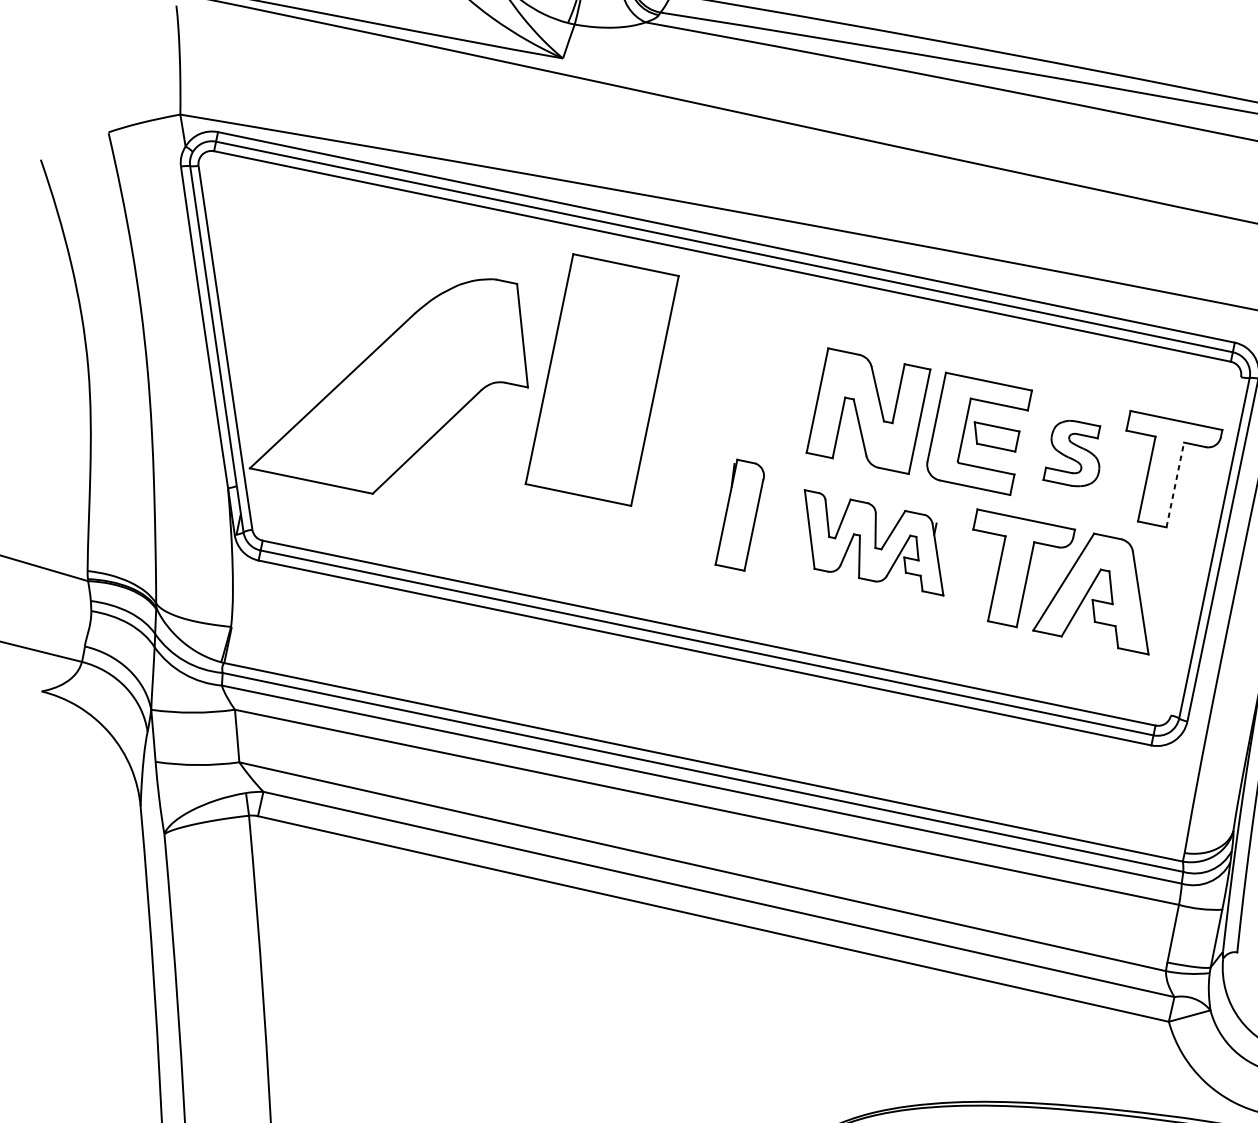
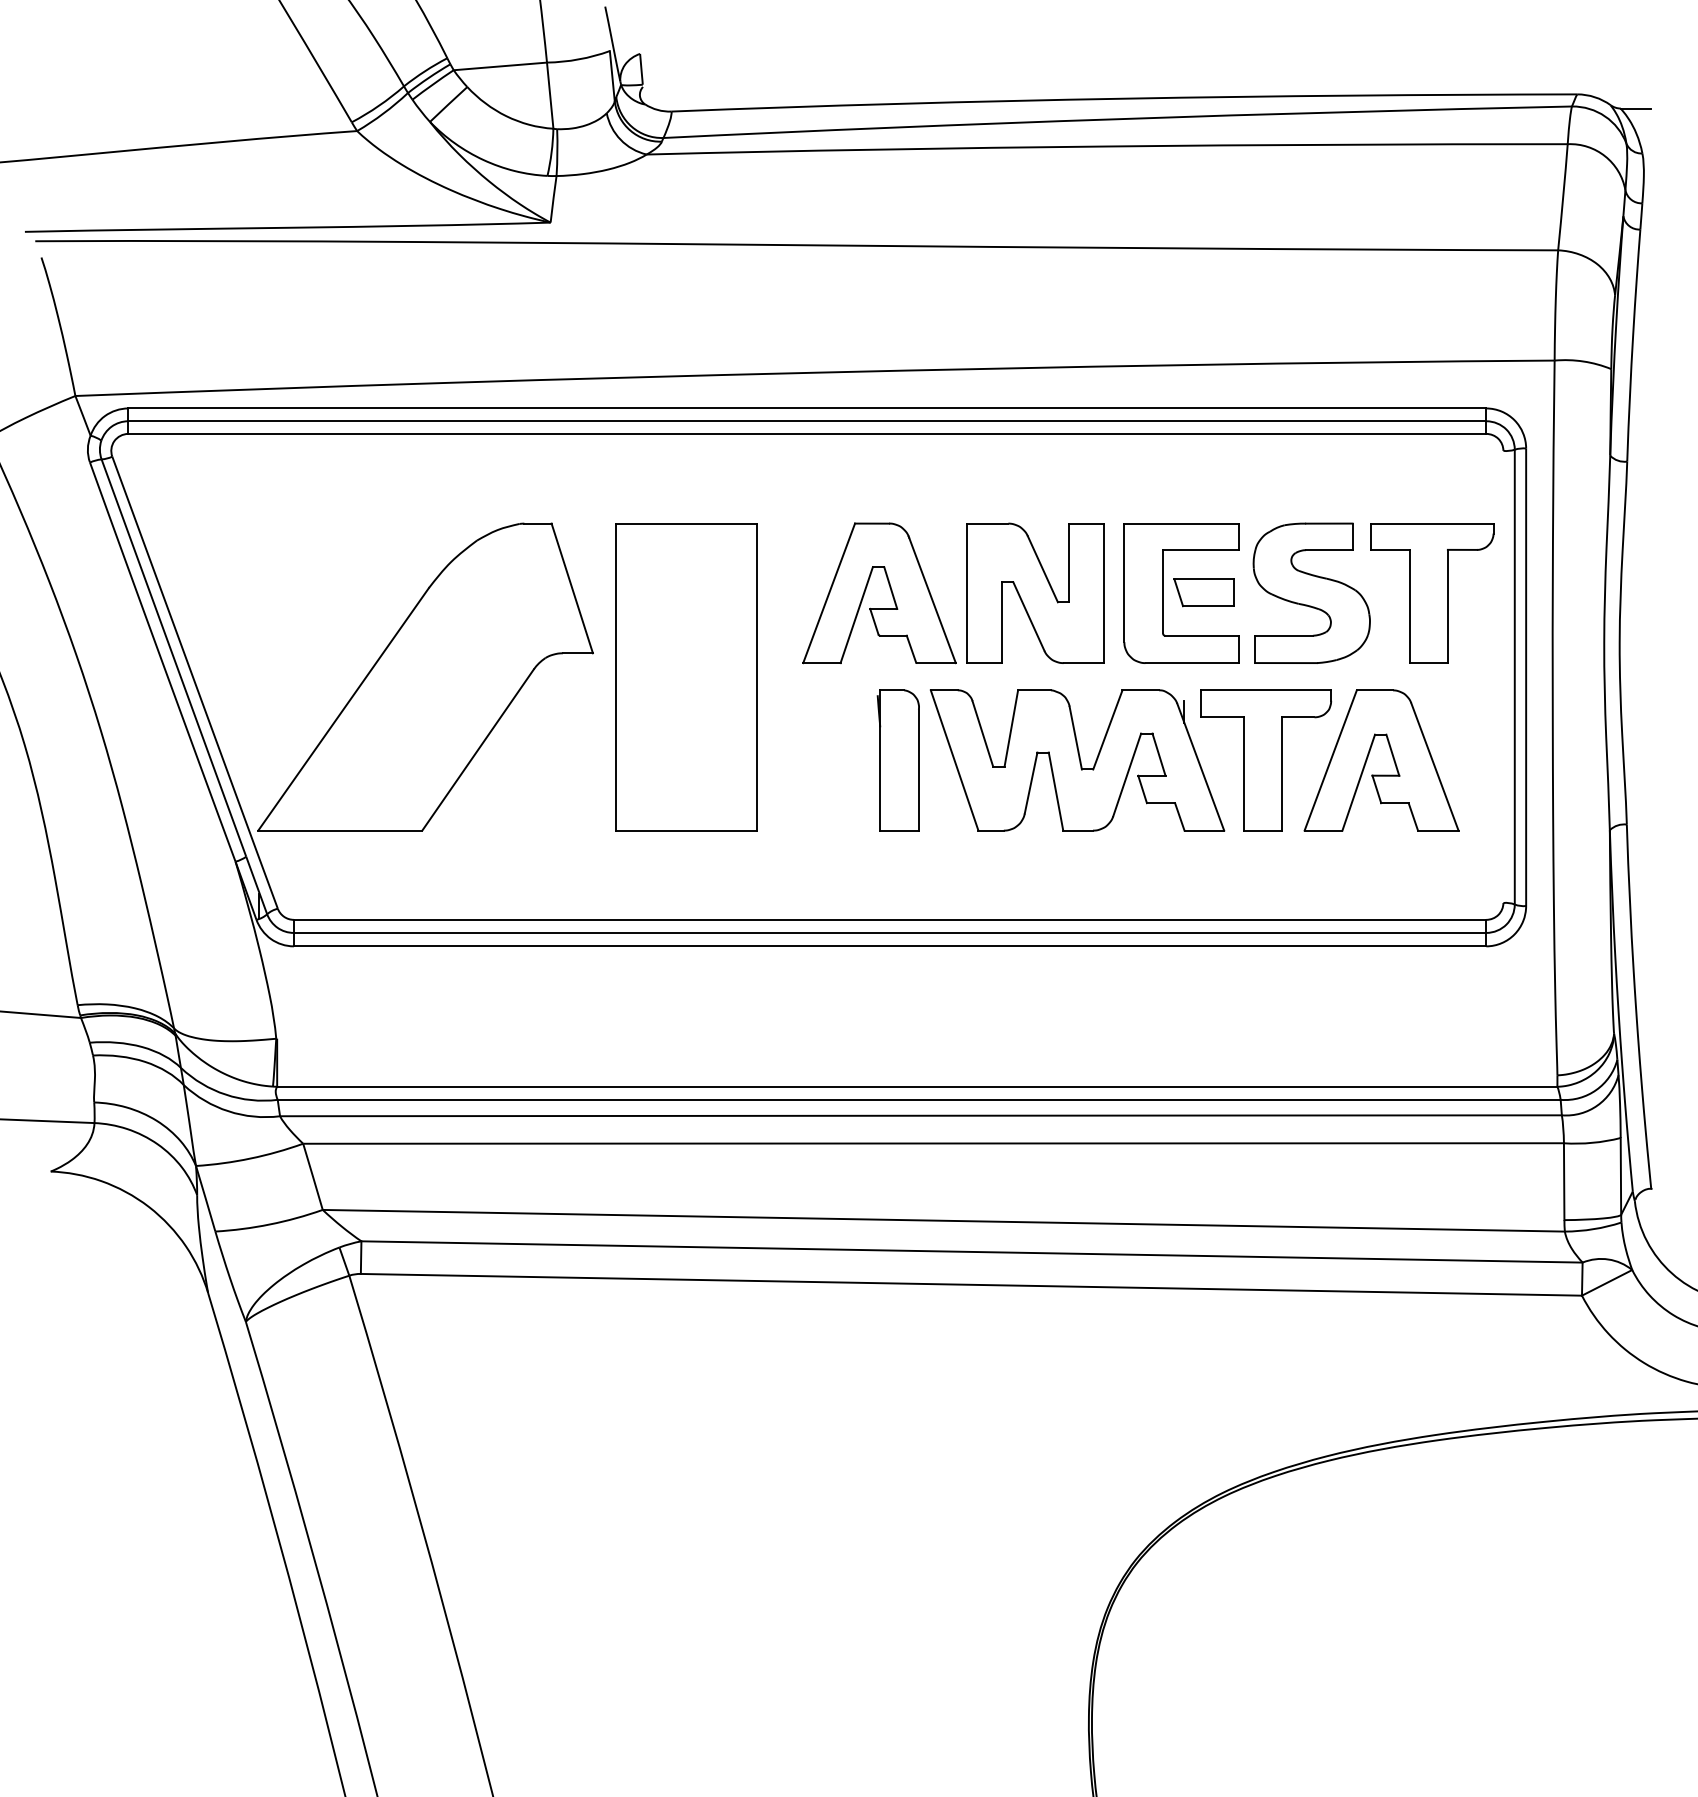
part: (602, 380) -> (686, 677), moved
part: (760, 387) -> (890, 591), added
part: (1075, 453) -> (1311, 592), size x1.67
line: (1175, 484) -> (1447, 606), dashed -> solid
part: (874, 542) -> (1077, 760), size x1.43

